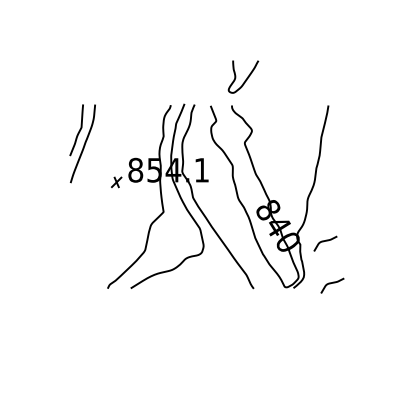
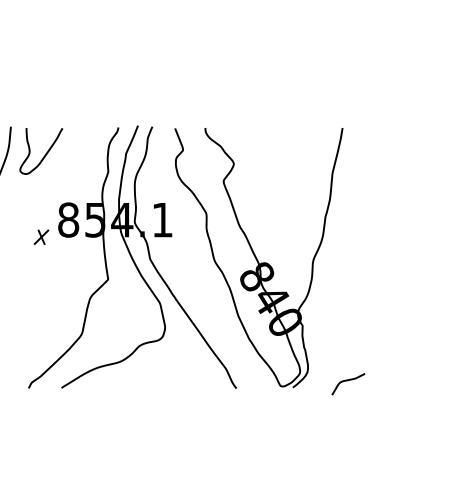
curve: (246, 78) -> (45, 153), moved
curve: (325, 241) -> (338, 321), removed

